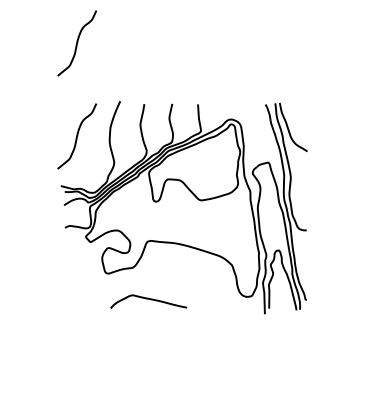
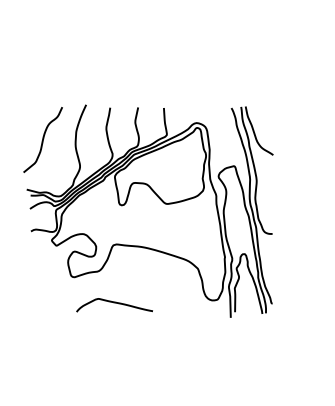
curve: (77, 43) -> (43, 47), removed

